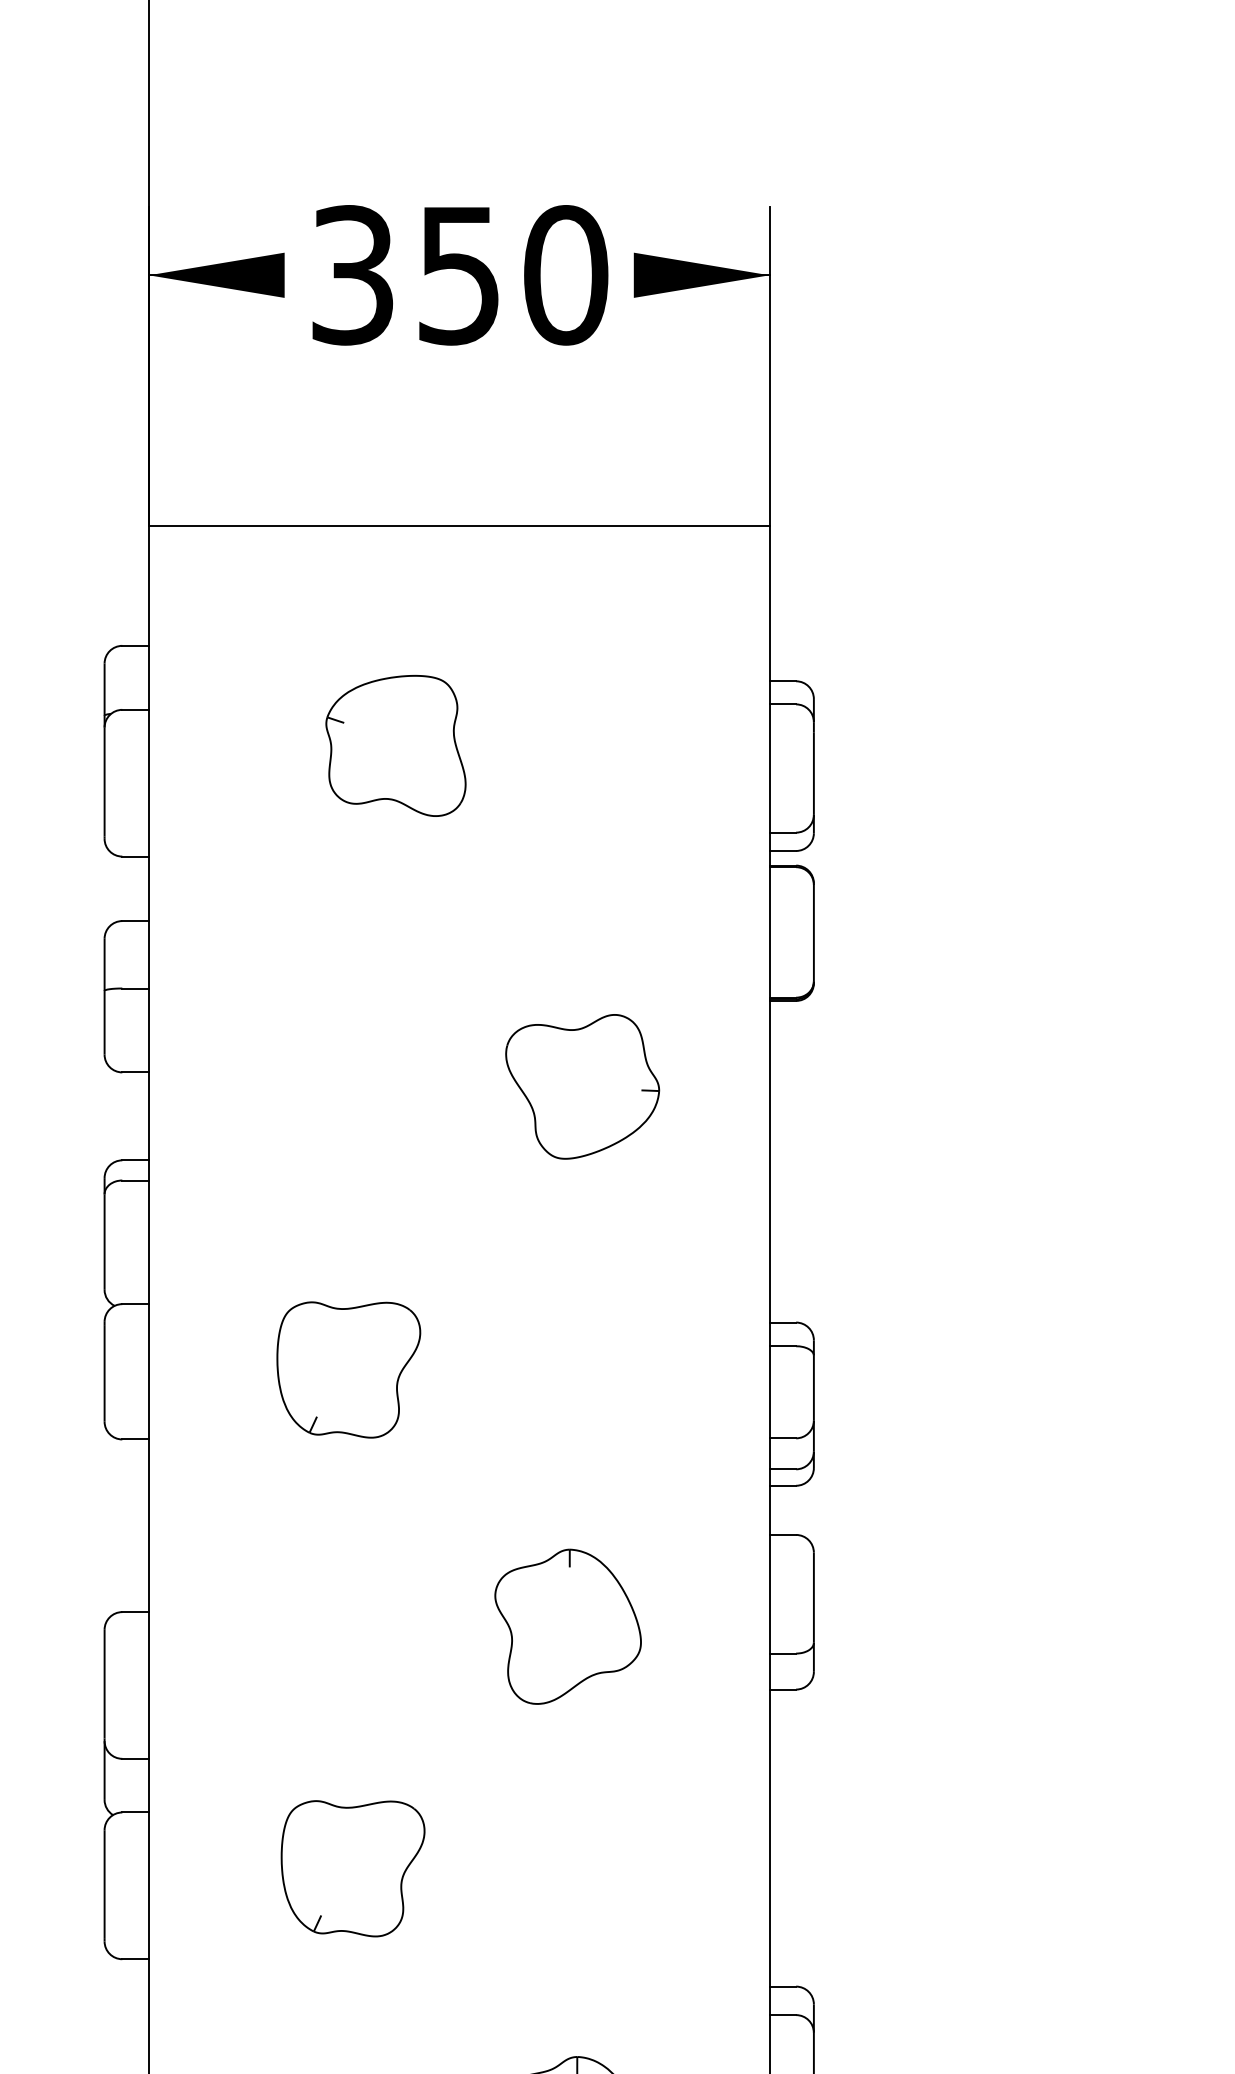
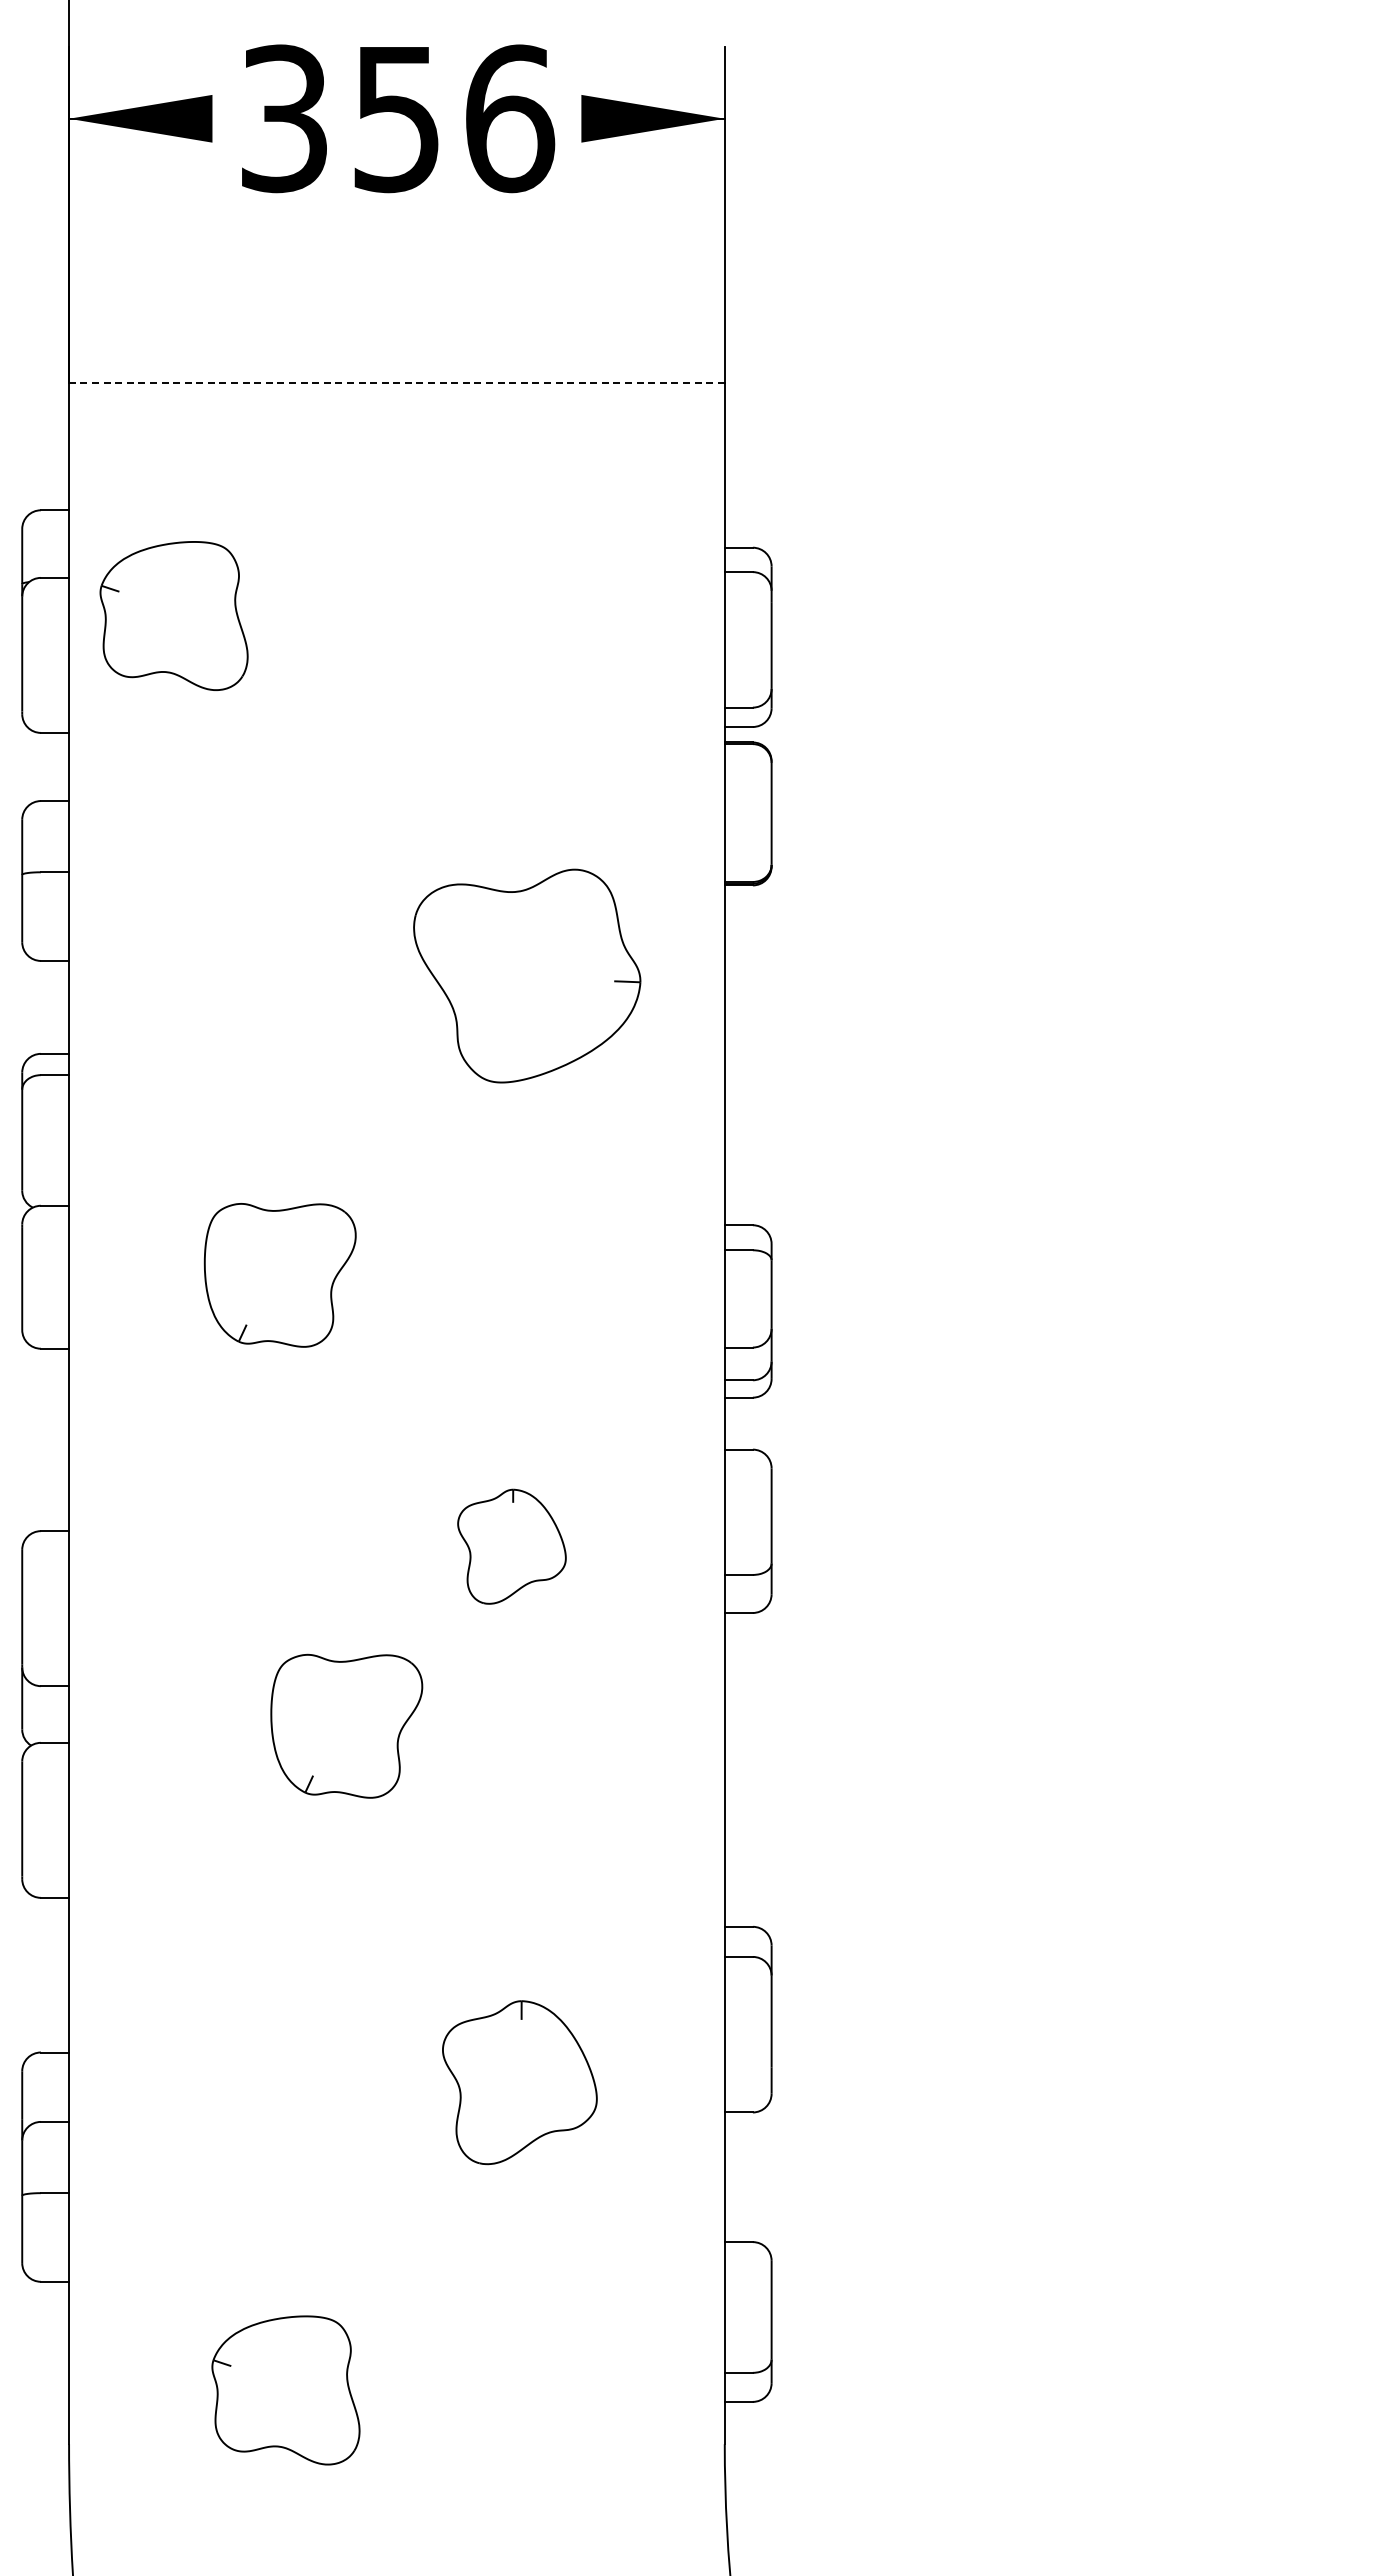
text: (566, 275) -> (510, 118), 350 -> 356
line: (458, 525) -> (396, 383), solid -> dashed
part: (395, 745) -> (173, 615), moved
part: (582, 1087) -> (527, 976), size x1.4
part: (567, 1626) -> (511, 1546), size x0.7
part: (352, 1867) -> (346, 1725), moved

